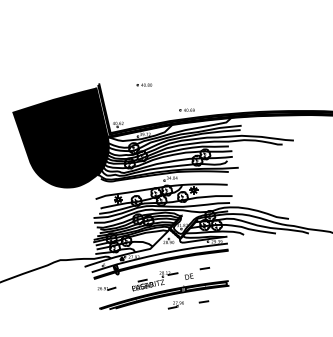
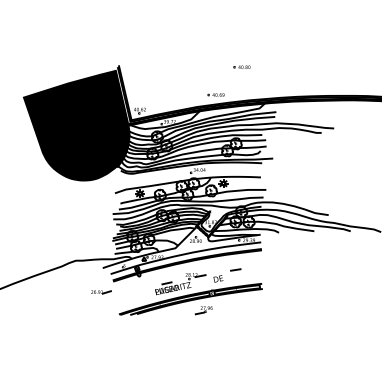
line: (144, 84) -> (241, 66), moved
part: (106, 288) -> (101, 292), moved
line: (203, 301) -> (234, 306), removed

